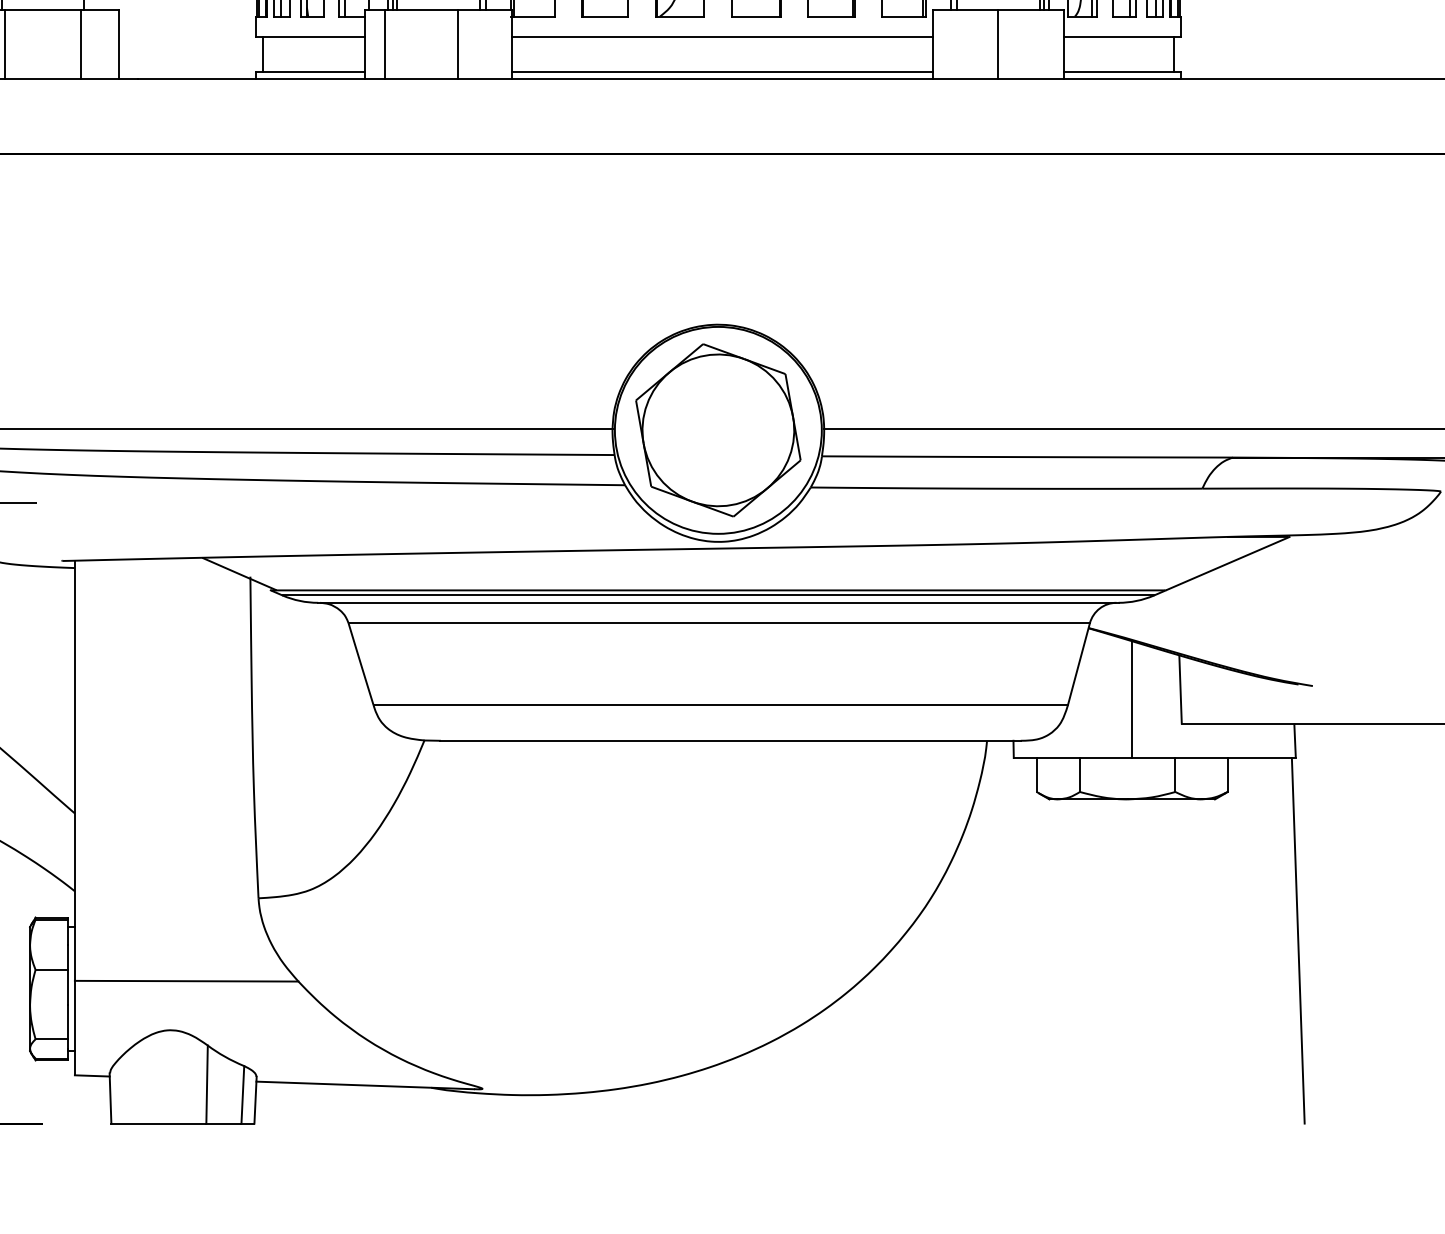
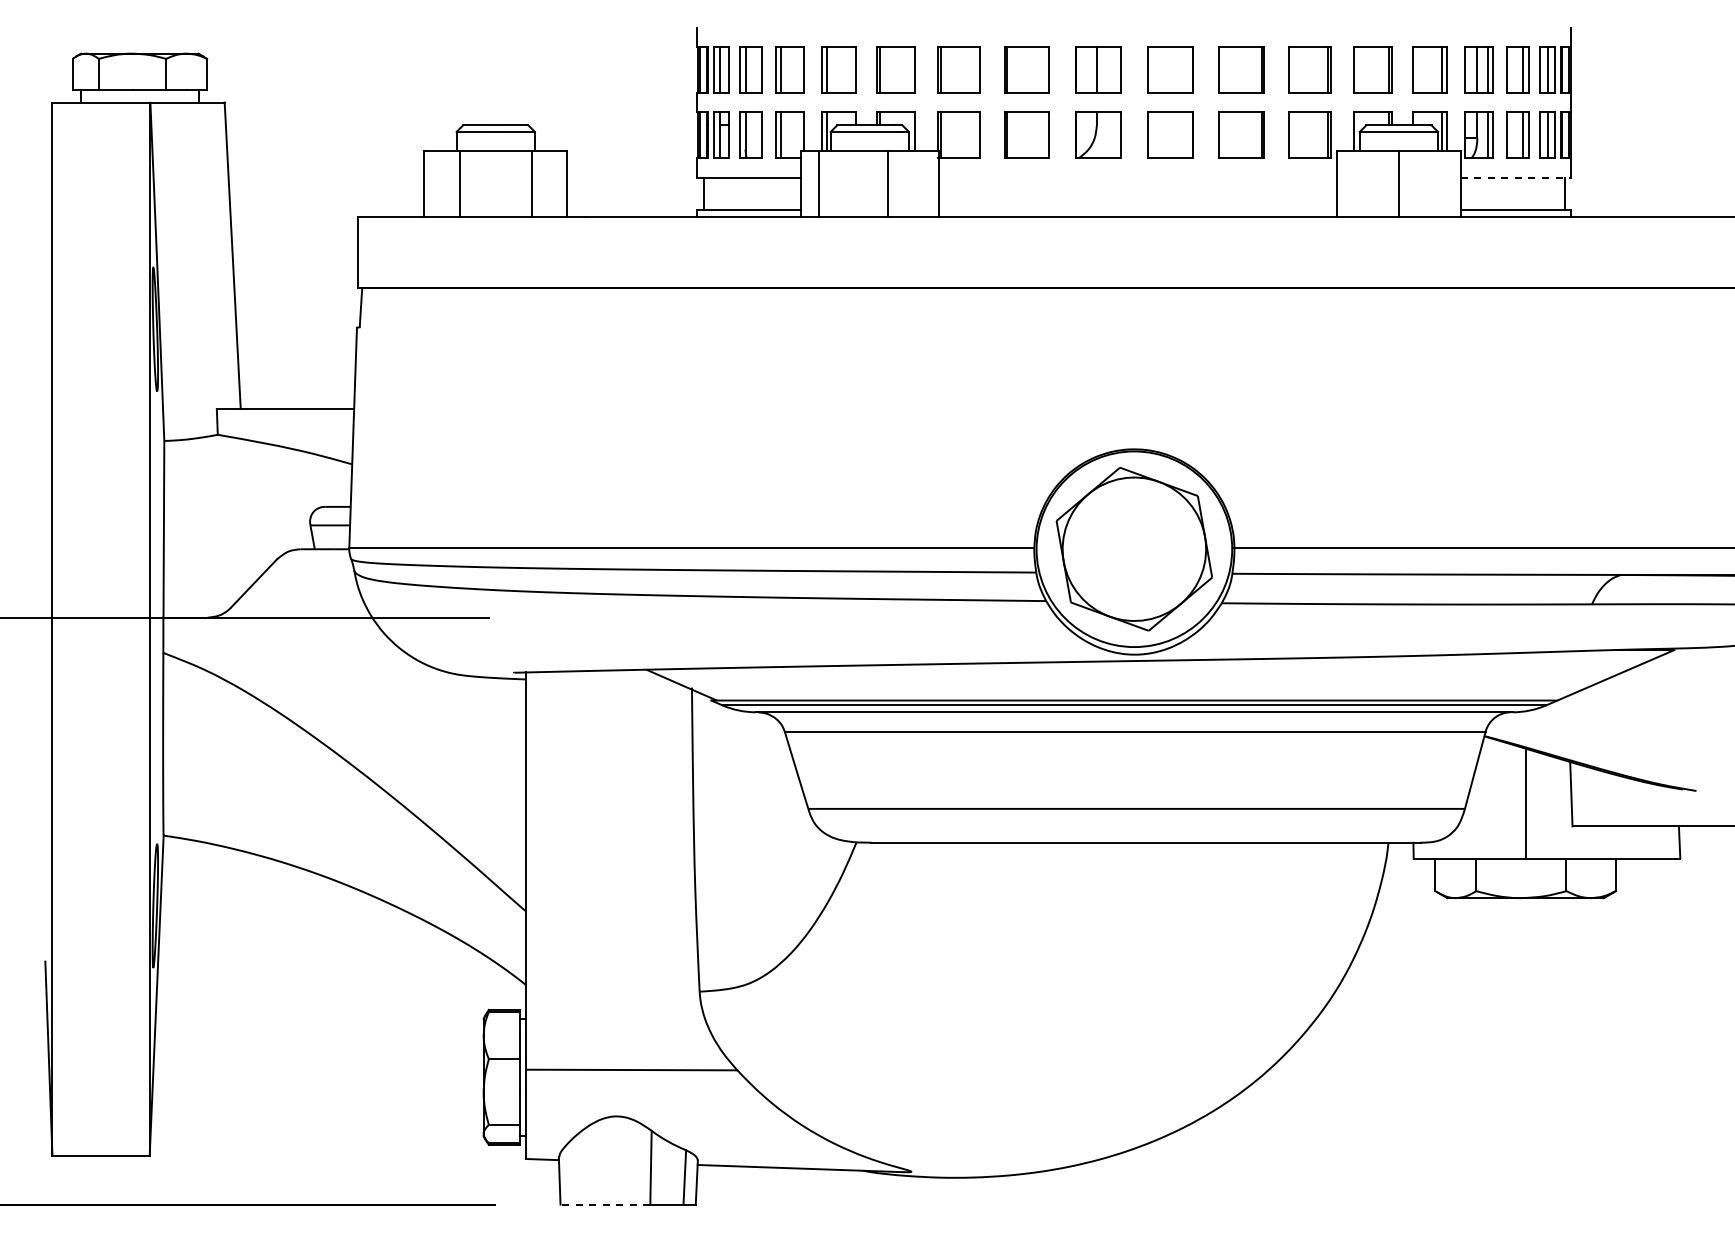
line: (721, 37) -> (1137, 177), removed
line: (1122, 37) -> (1516, 177), solid -> dashed
line: (721, 72) -> (1137, 210), removed
line: (1298, 940) -> (1682, 1031), removed
line: (158, 1123) -> (605, 1204), solid -> dashed

